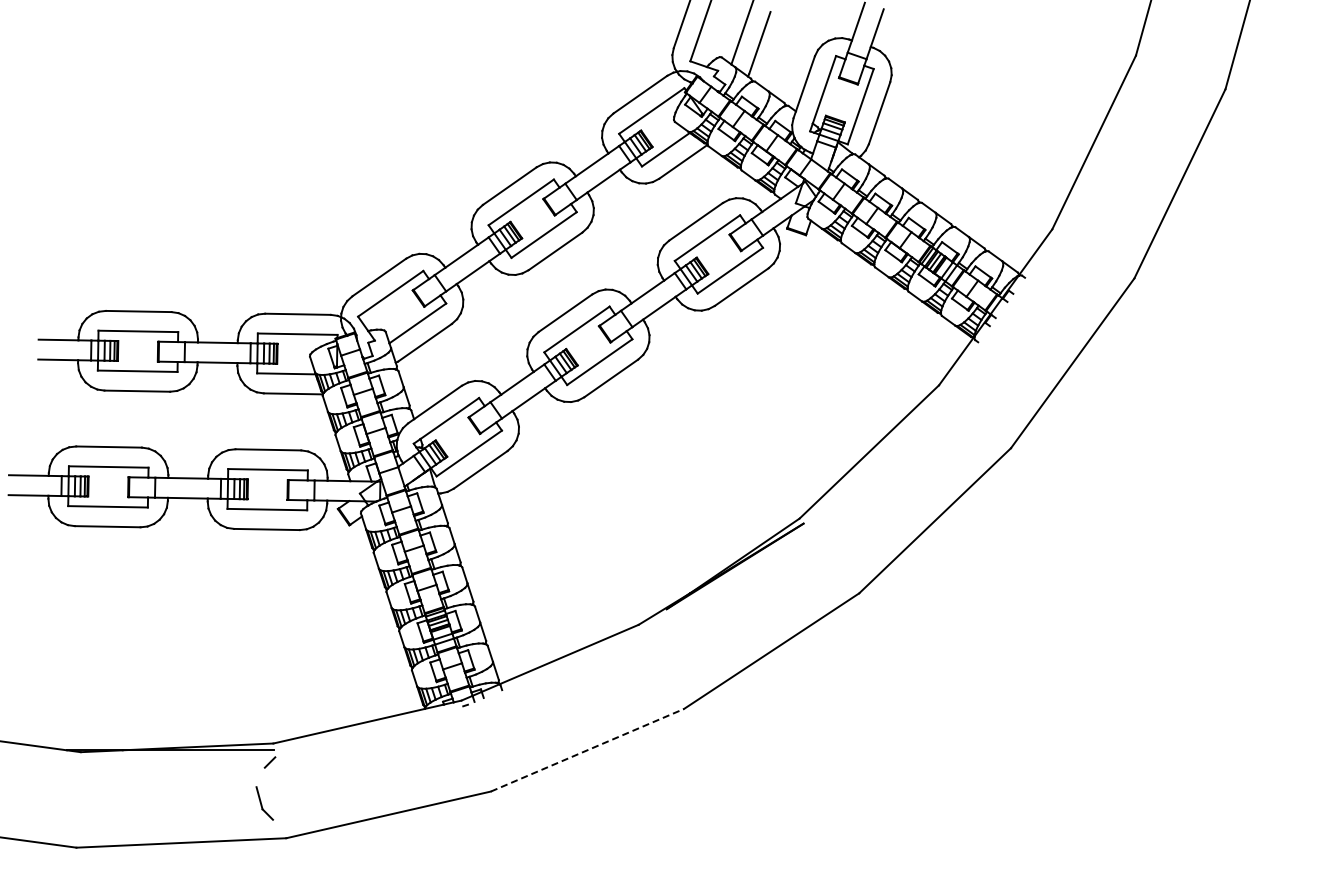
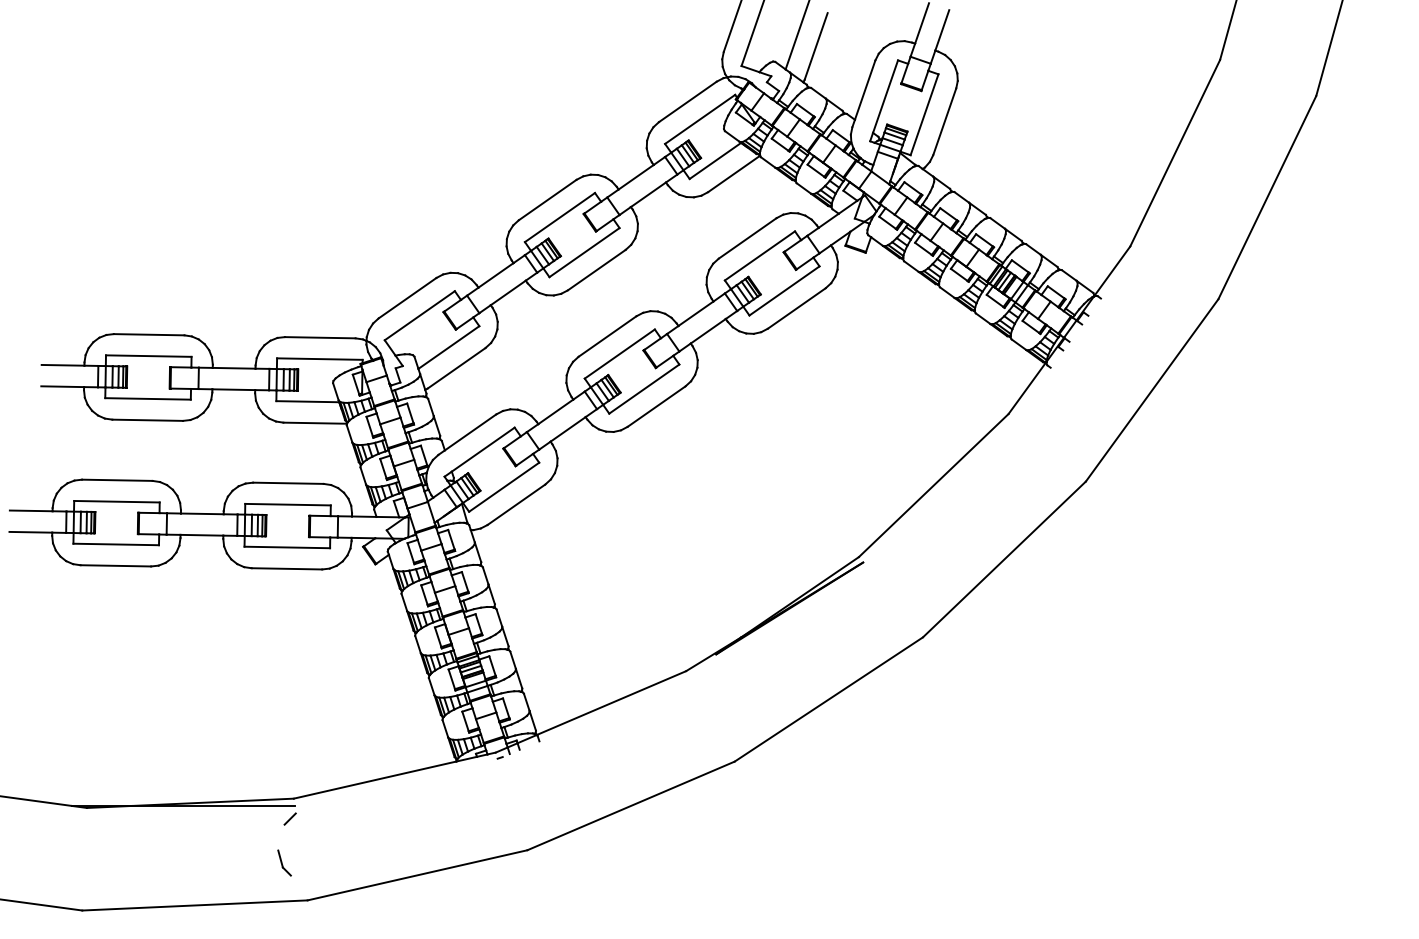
line: (587, 750) -> (631, 806), dashed -> solid
part: (264, 803) -> (284, 863), size x0.71

